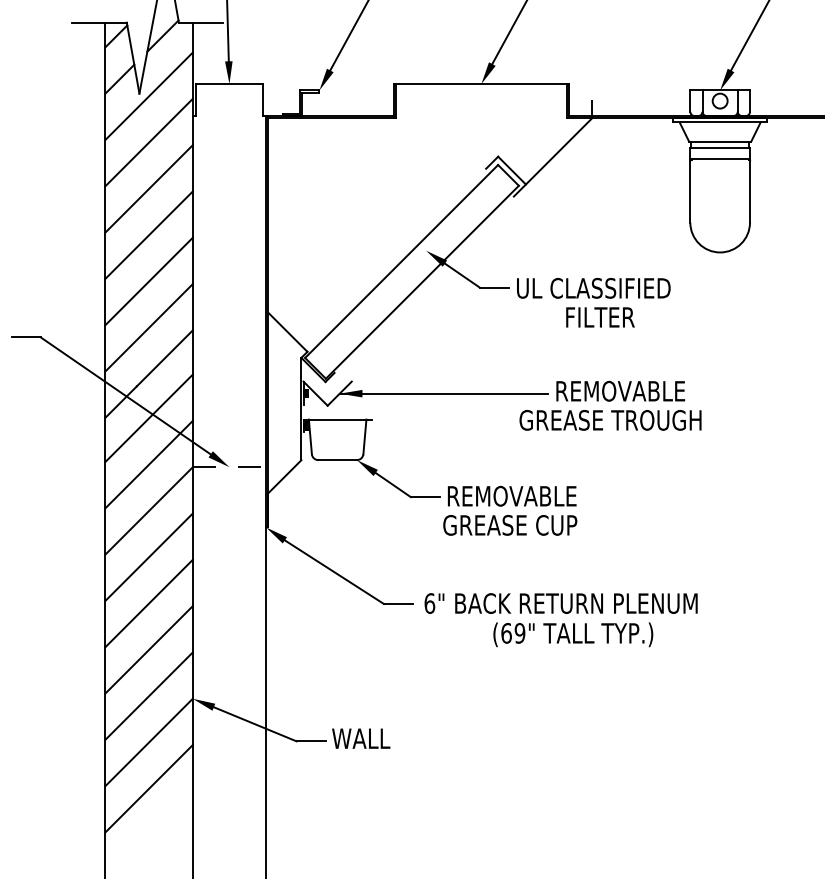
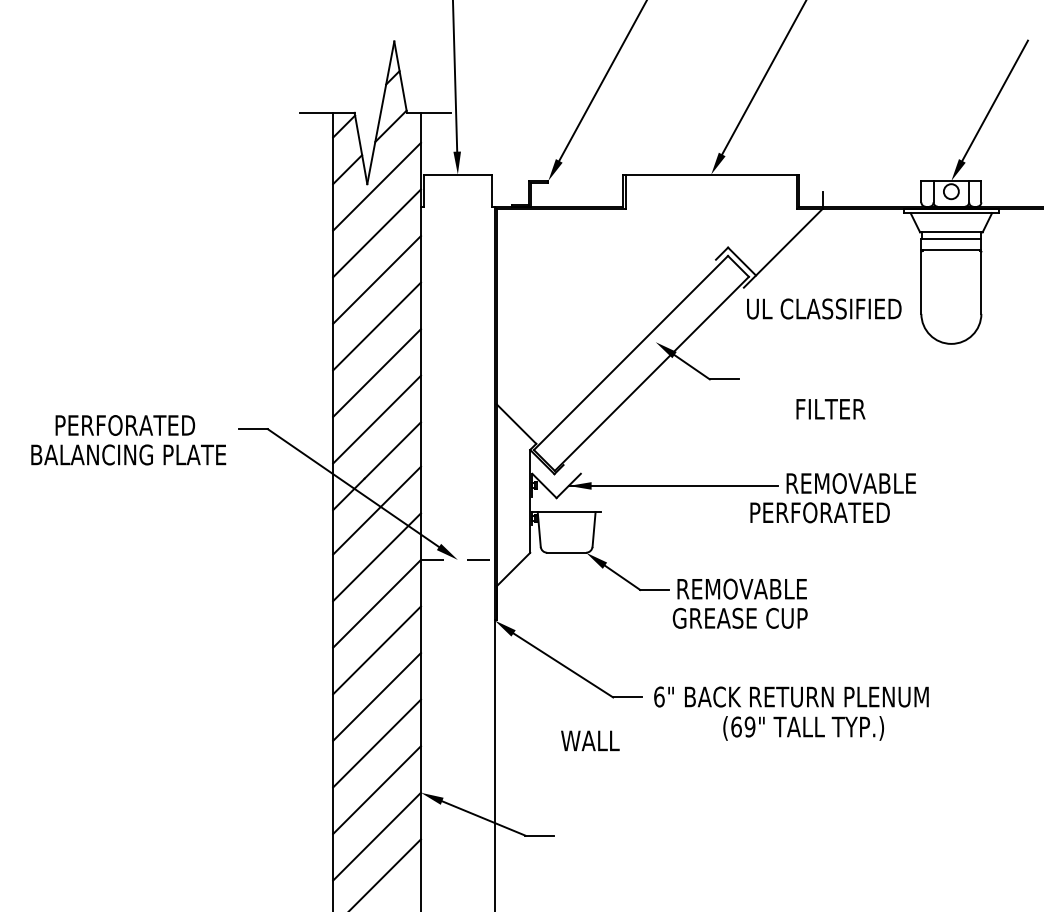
text: (594, 287) -> (824, 308), moved
text: (609, 420) -> (840, 512), GREASE TROUGH -> PERFORATED
text: (361, 738) -> (590, 740), moved

